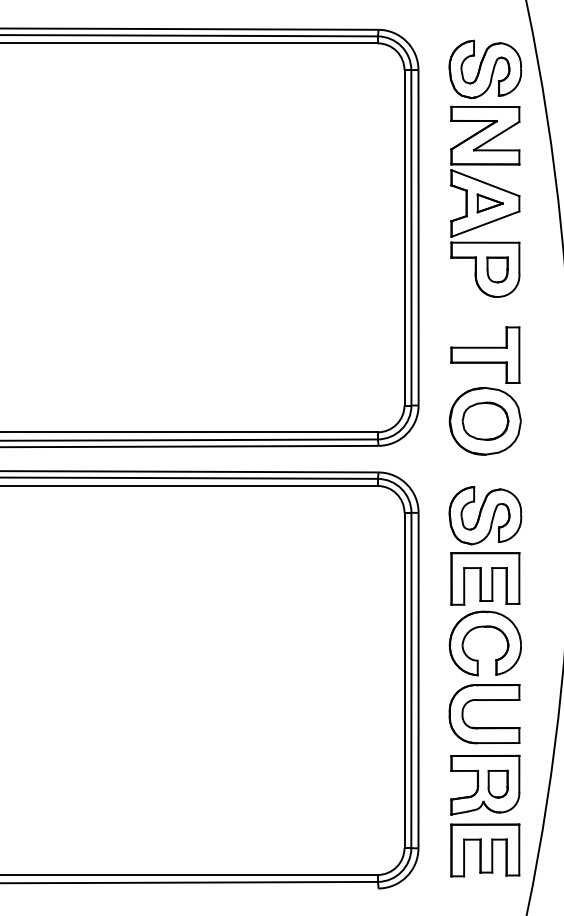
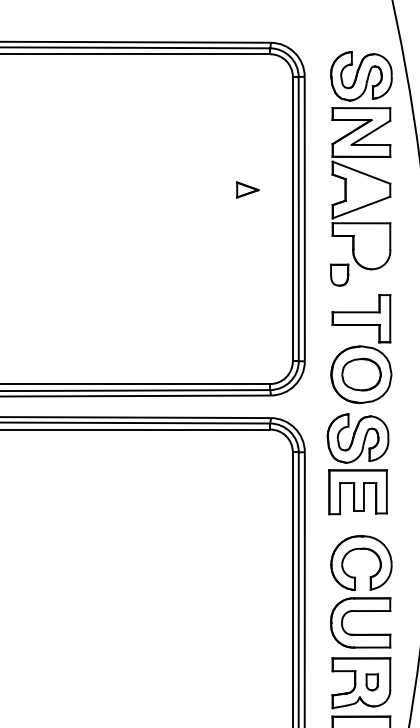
part: (489, 203) -> (247, 190), moved
part: (497, 269) -> (339, 274), moved
part: (485, 545) -> (358, 463), moved
part: (497, 783) -> (371, 681), size x0.7

